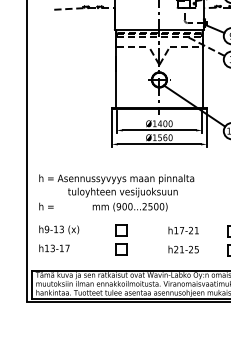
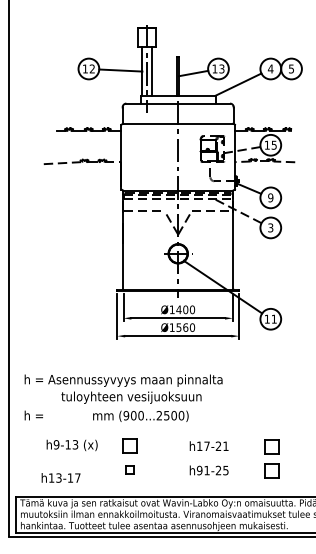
text: (58, 229) -> (71, 445), moved
text: (53, 248) -> (60, 477), moved
part: (121, 248) -> (129, 469), size x0.6
text: (176, 249) -> (199, 470), h21-25 -> h91-25

